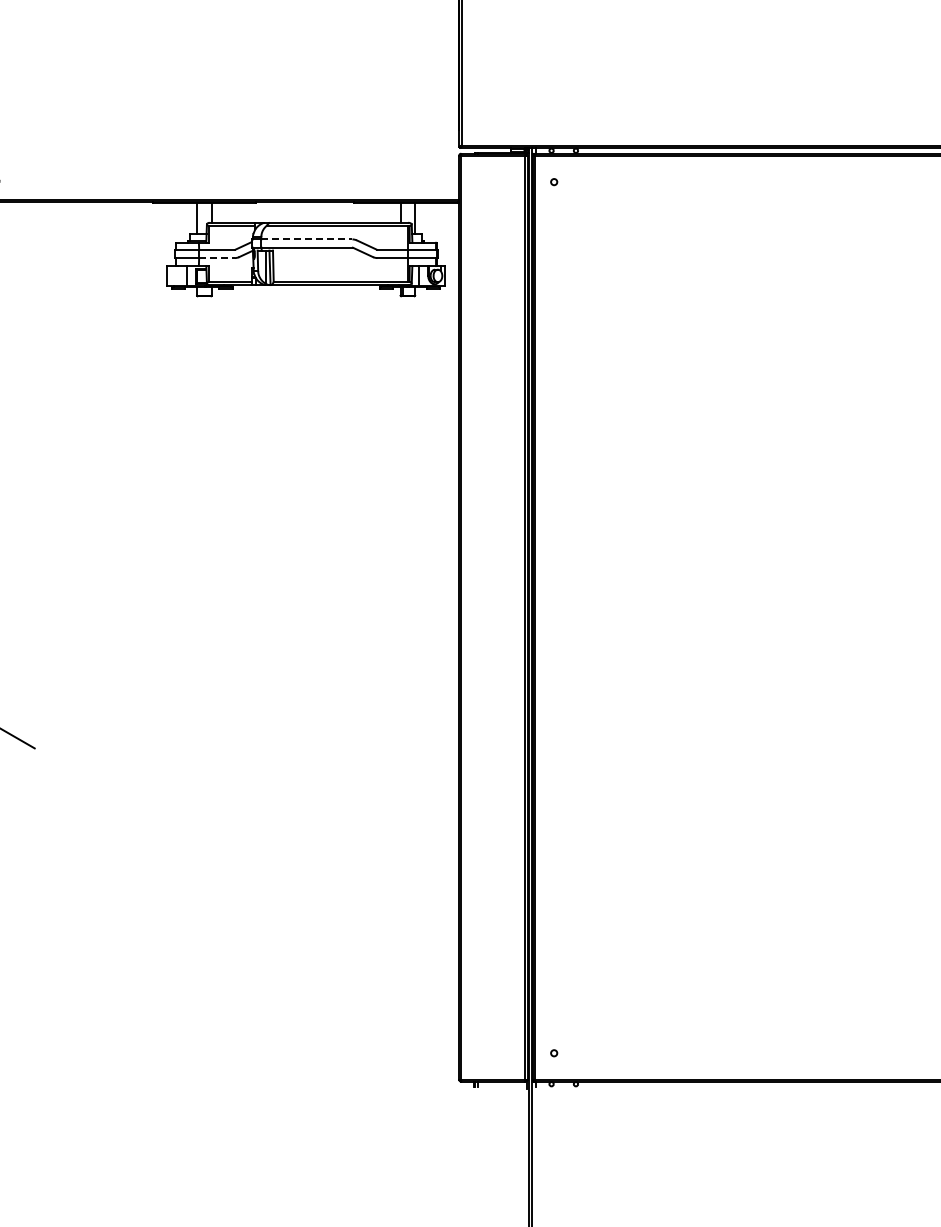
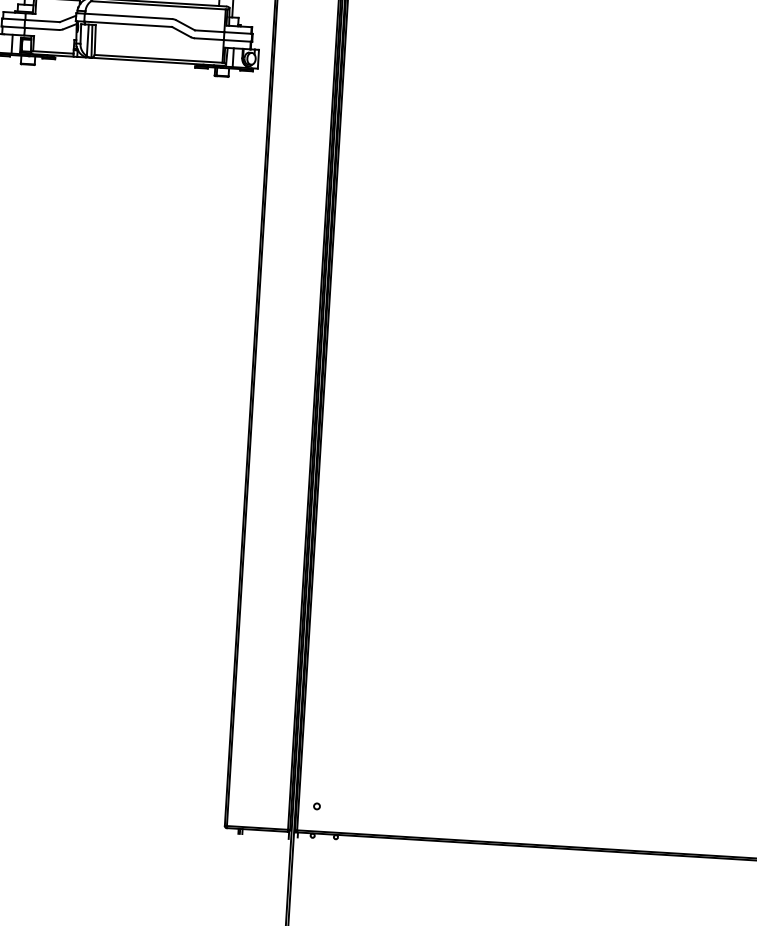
line: (306, 239) -> (128, 16), dashed -> solid
line: (217, 258) -> (42, 29), dashed -> solid

